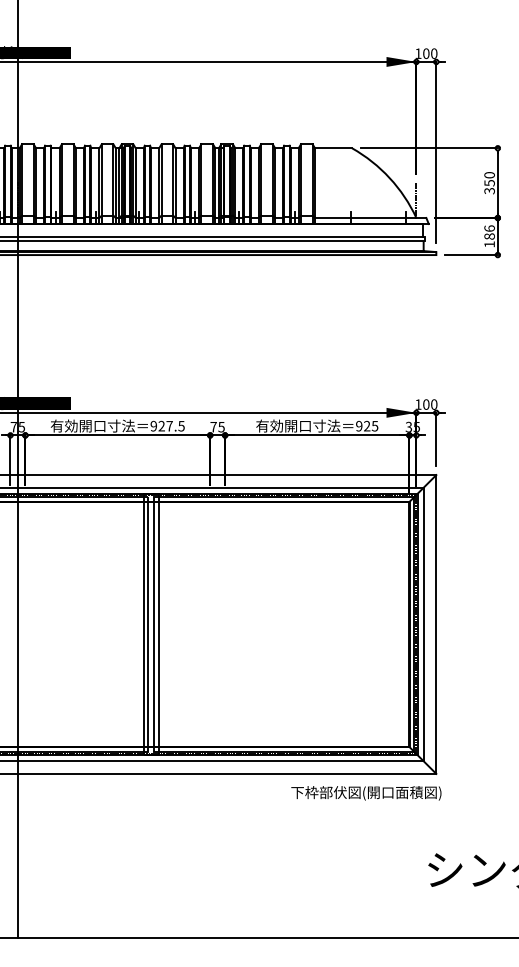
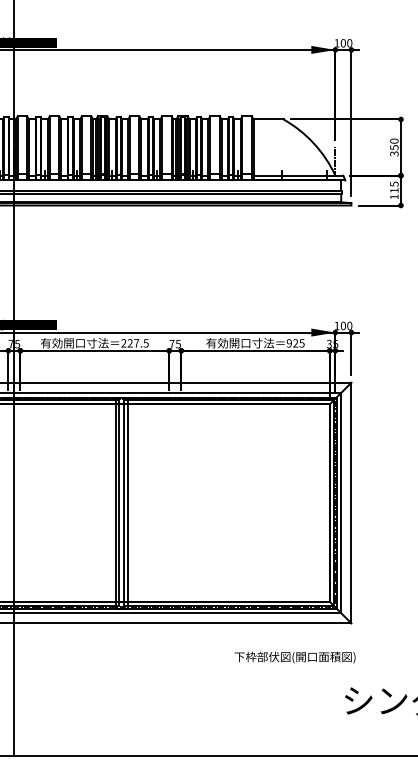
text: (489, 232) -> (394, 187), 186 -> 115
text: (153, 426) -> (123, 343), 927.5 -> 227.5
text: (366, 793) -> (295, 657), moved

